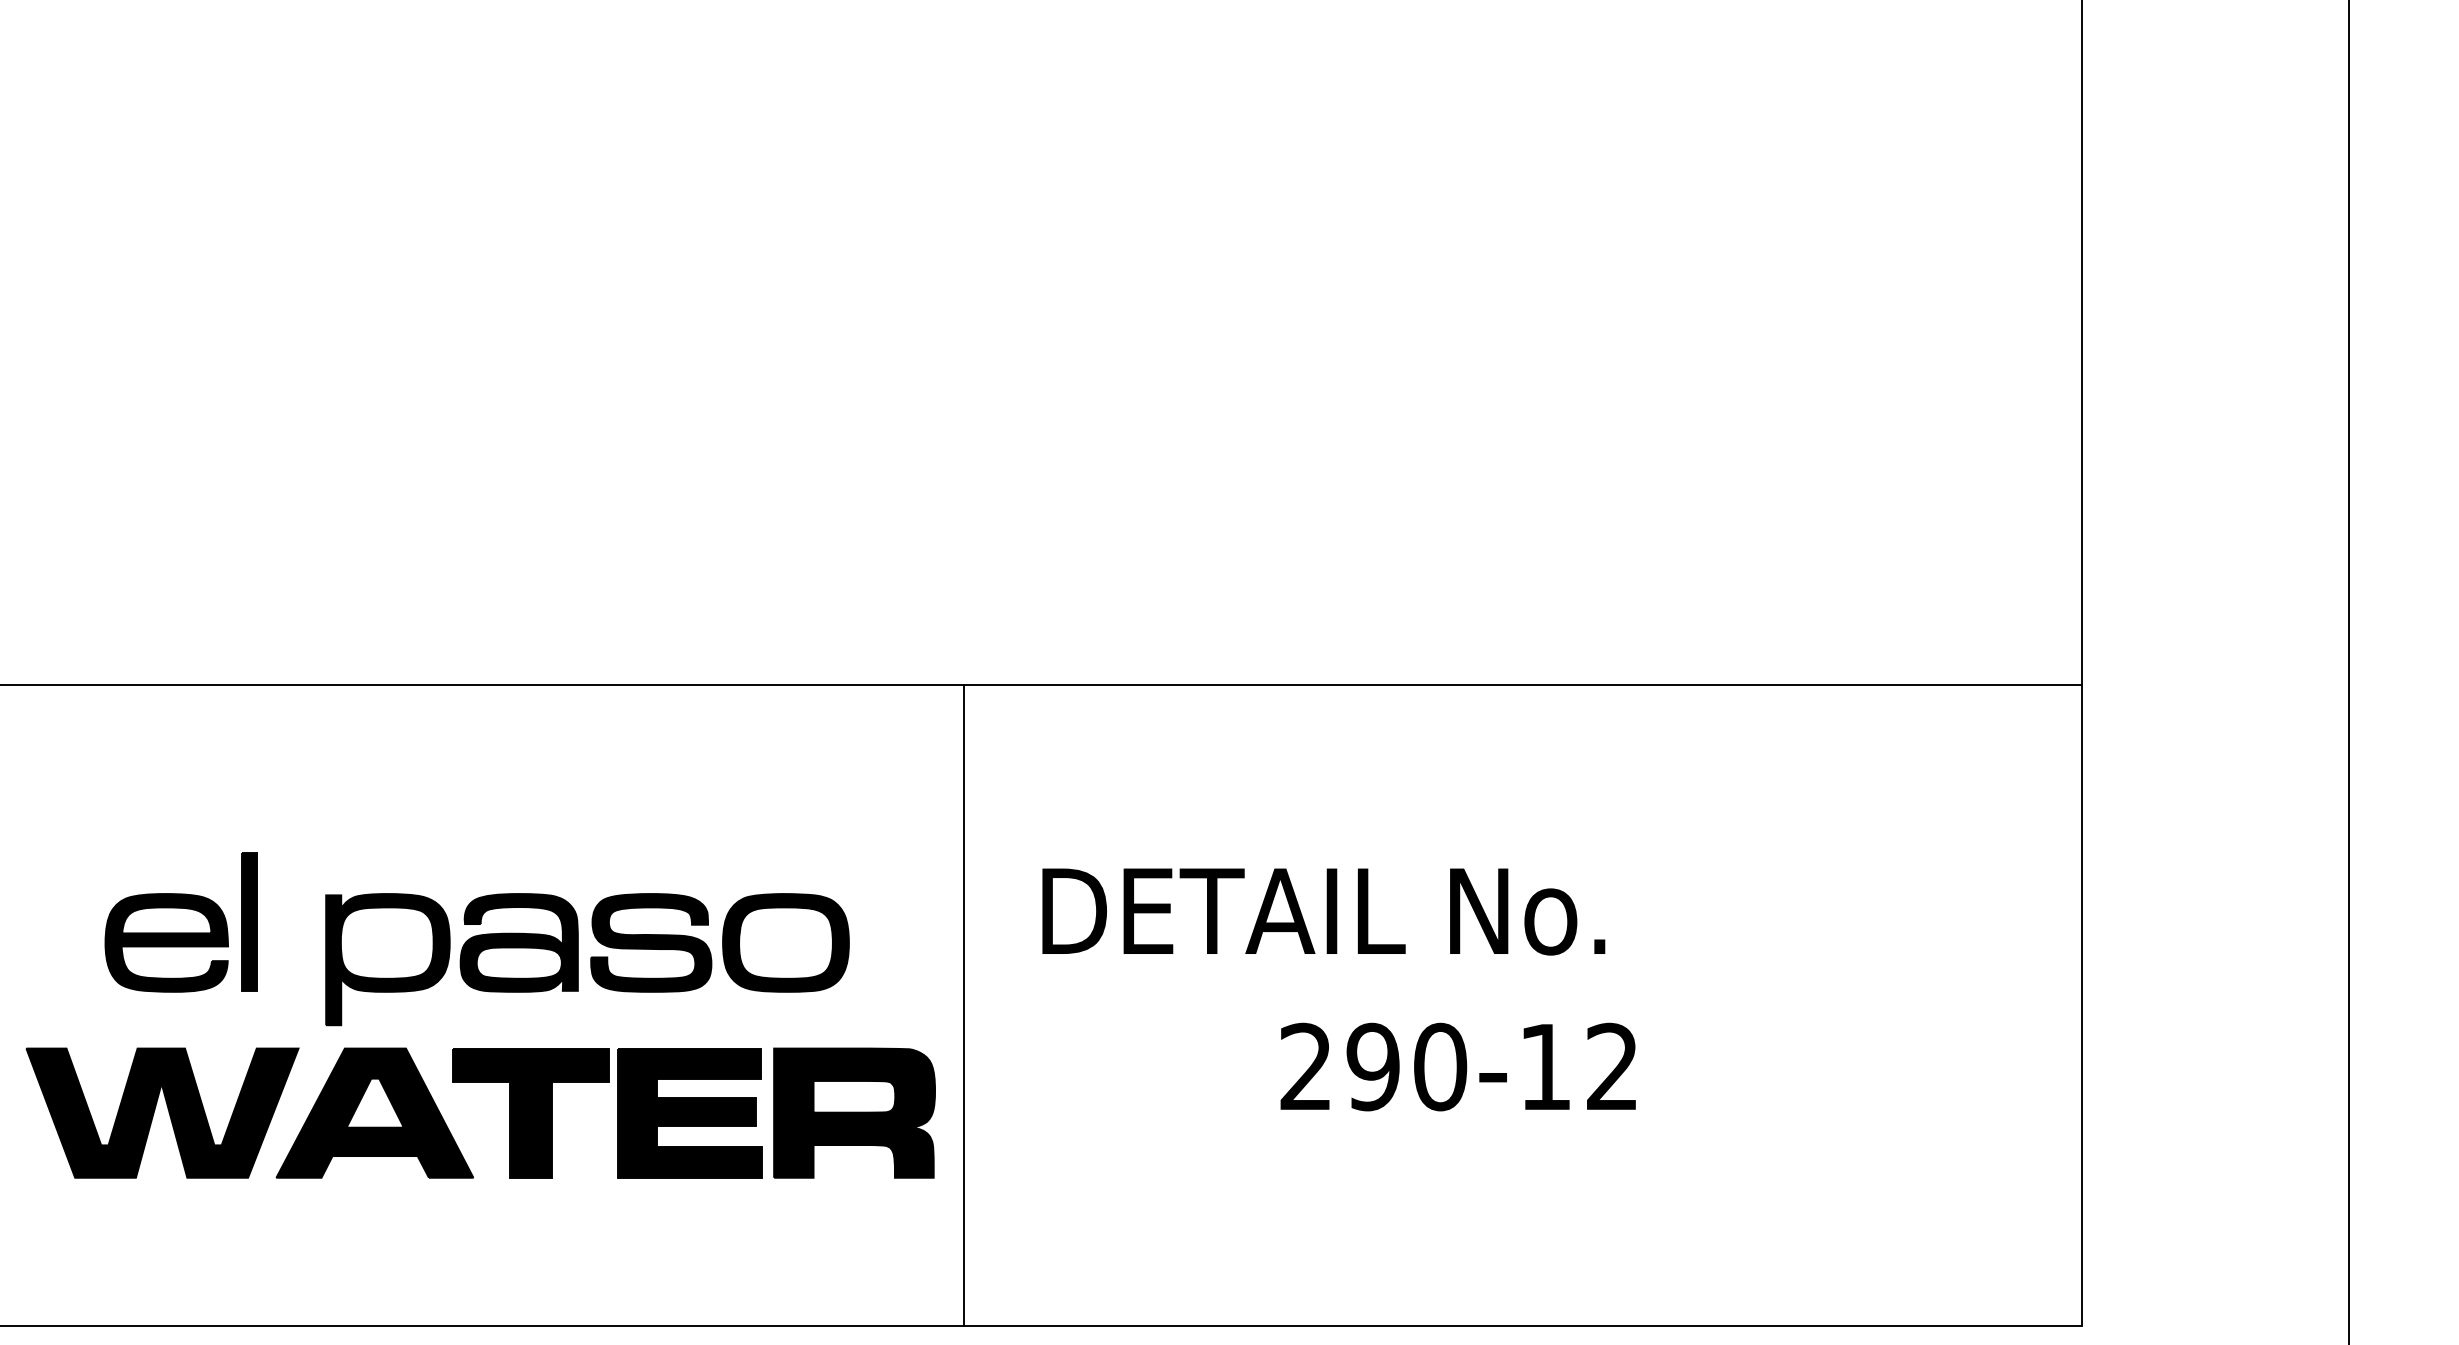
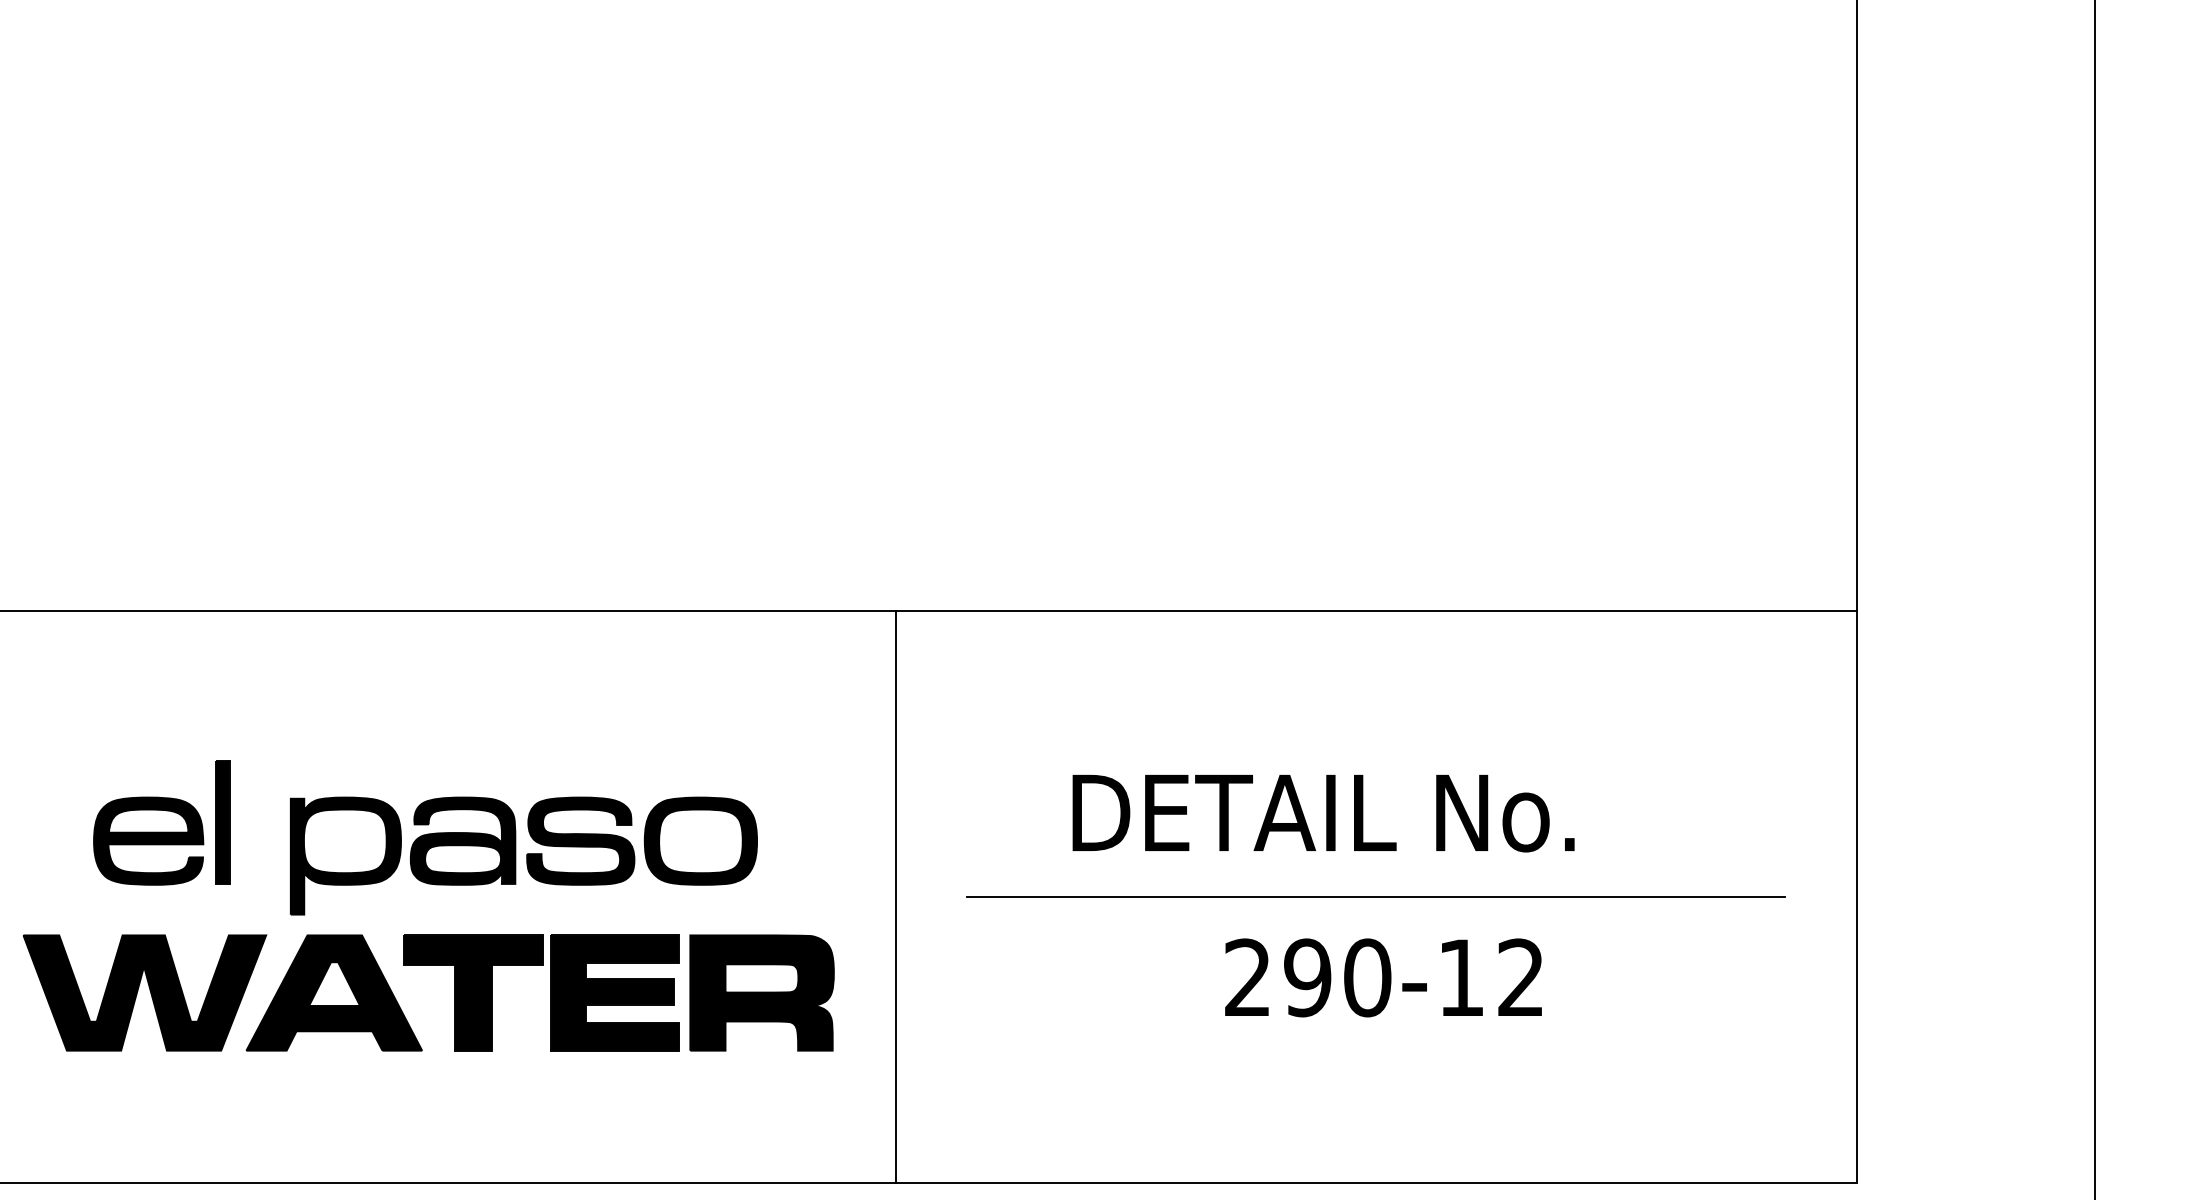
text: (1323, 911) -> (1323, 813), moved
line: (963, 1004) -> (895, 896), moved
line: (1543, 1004) -> (1376, 896), added
text: (1458, 1066) -> (1383, 977), moved

